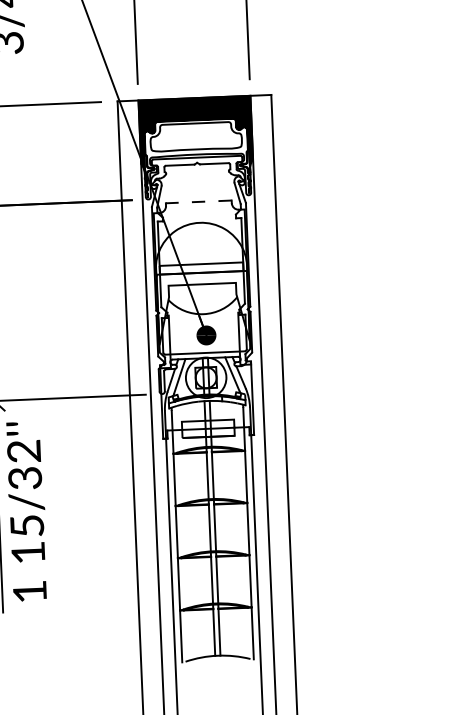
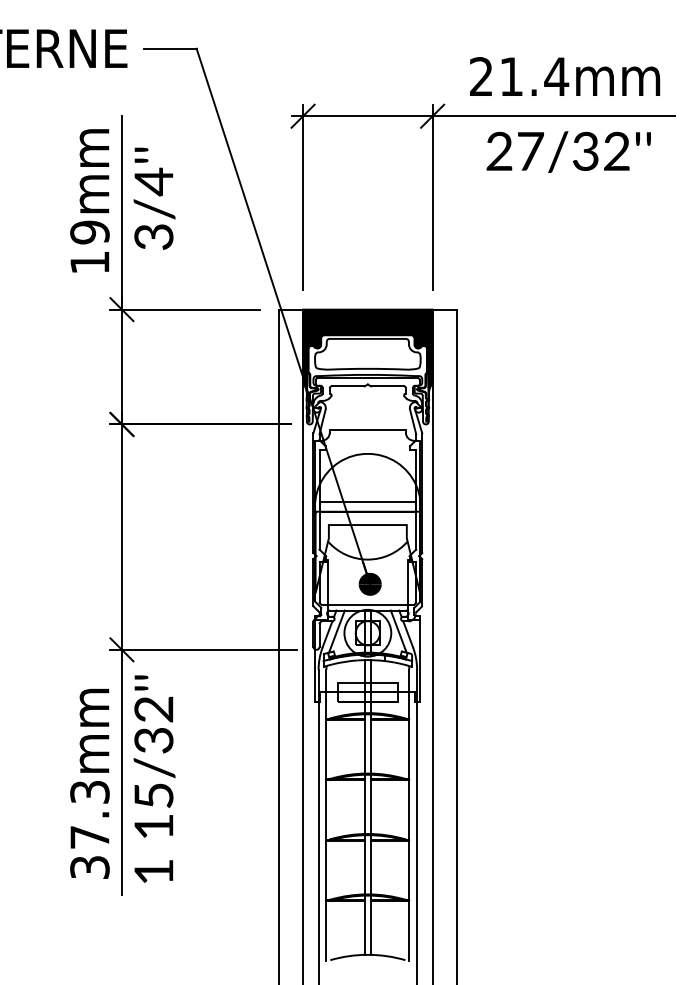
line: (198, 201) -> (367, 429), dashed -> solid

